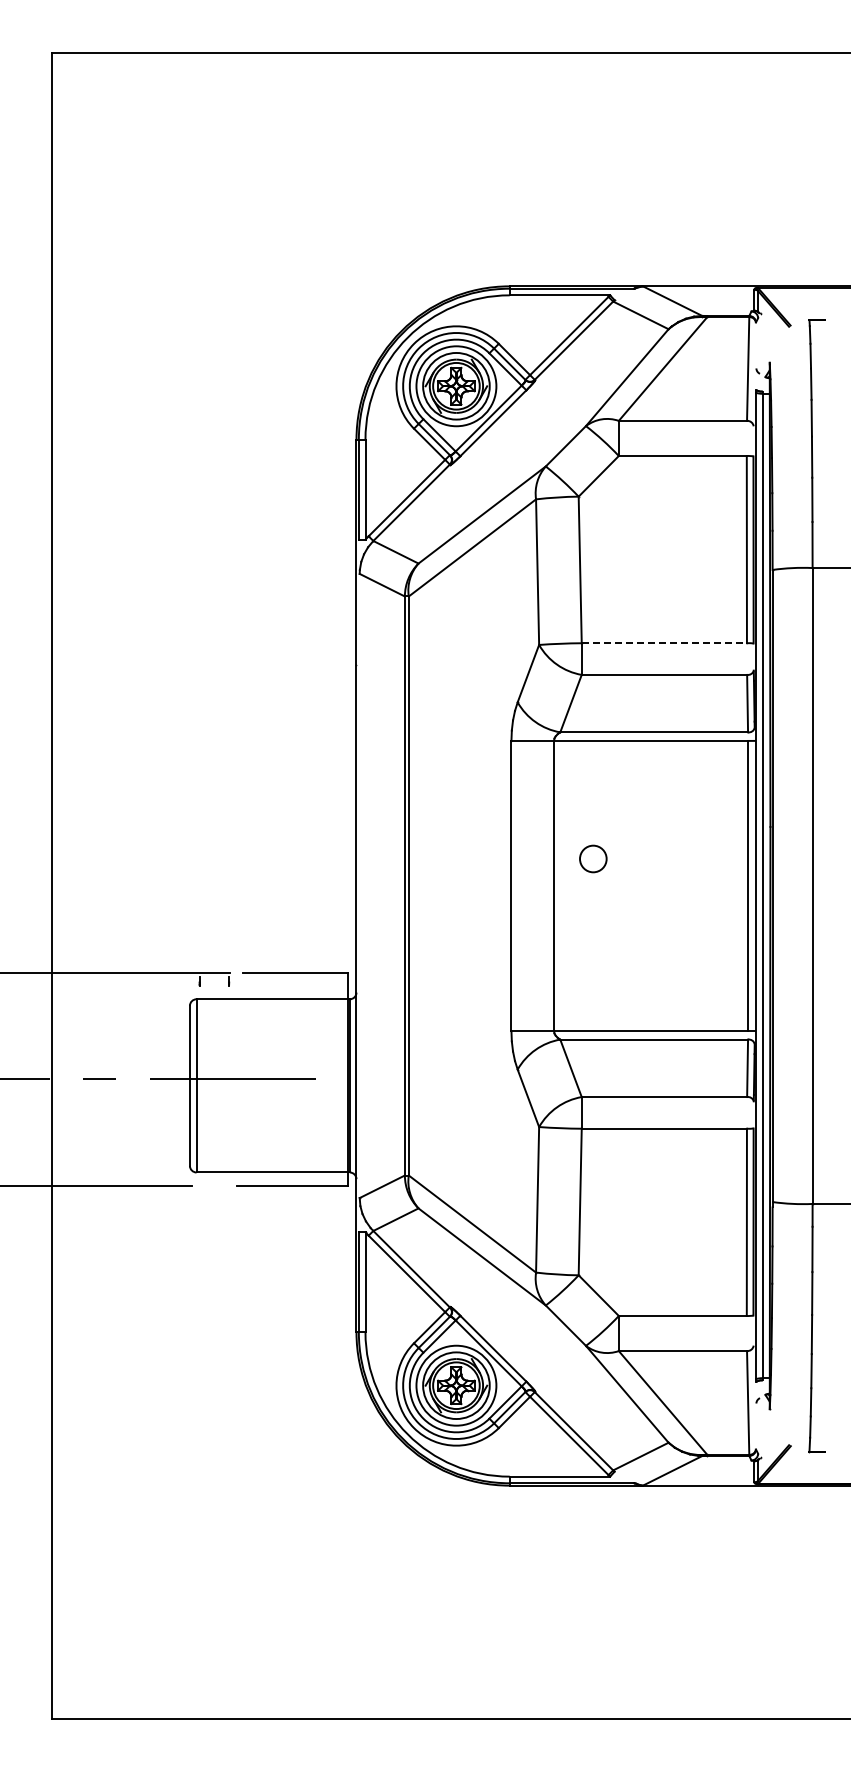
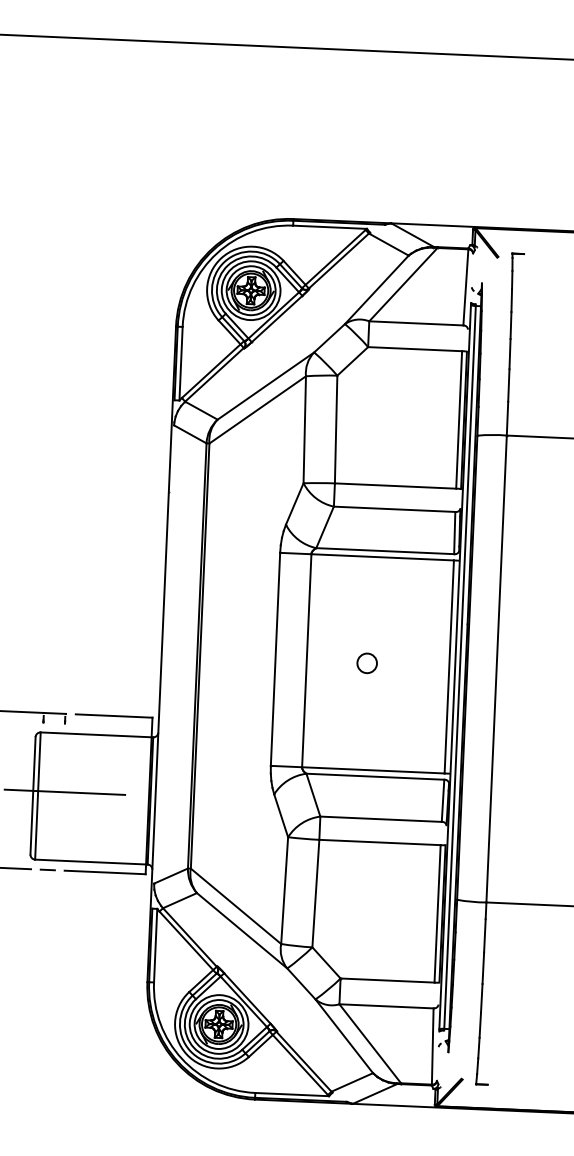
line: (664, 643) -> (395, 486), dashed -> solid
circle: (593, 858) -> (367, 663), moved
line: (214, 1185) -> (47, 869), added

